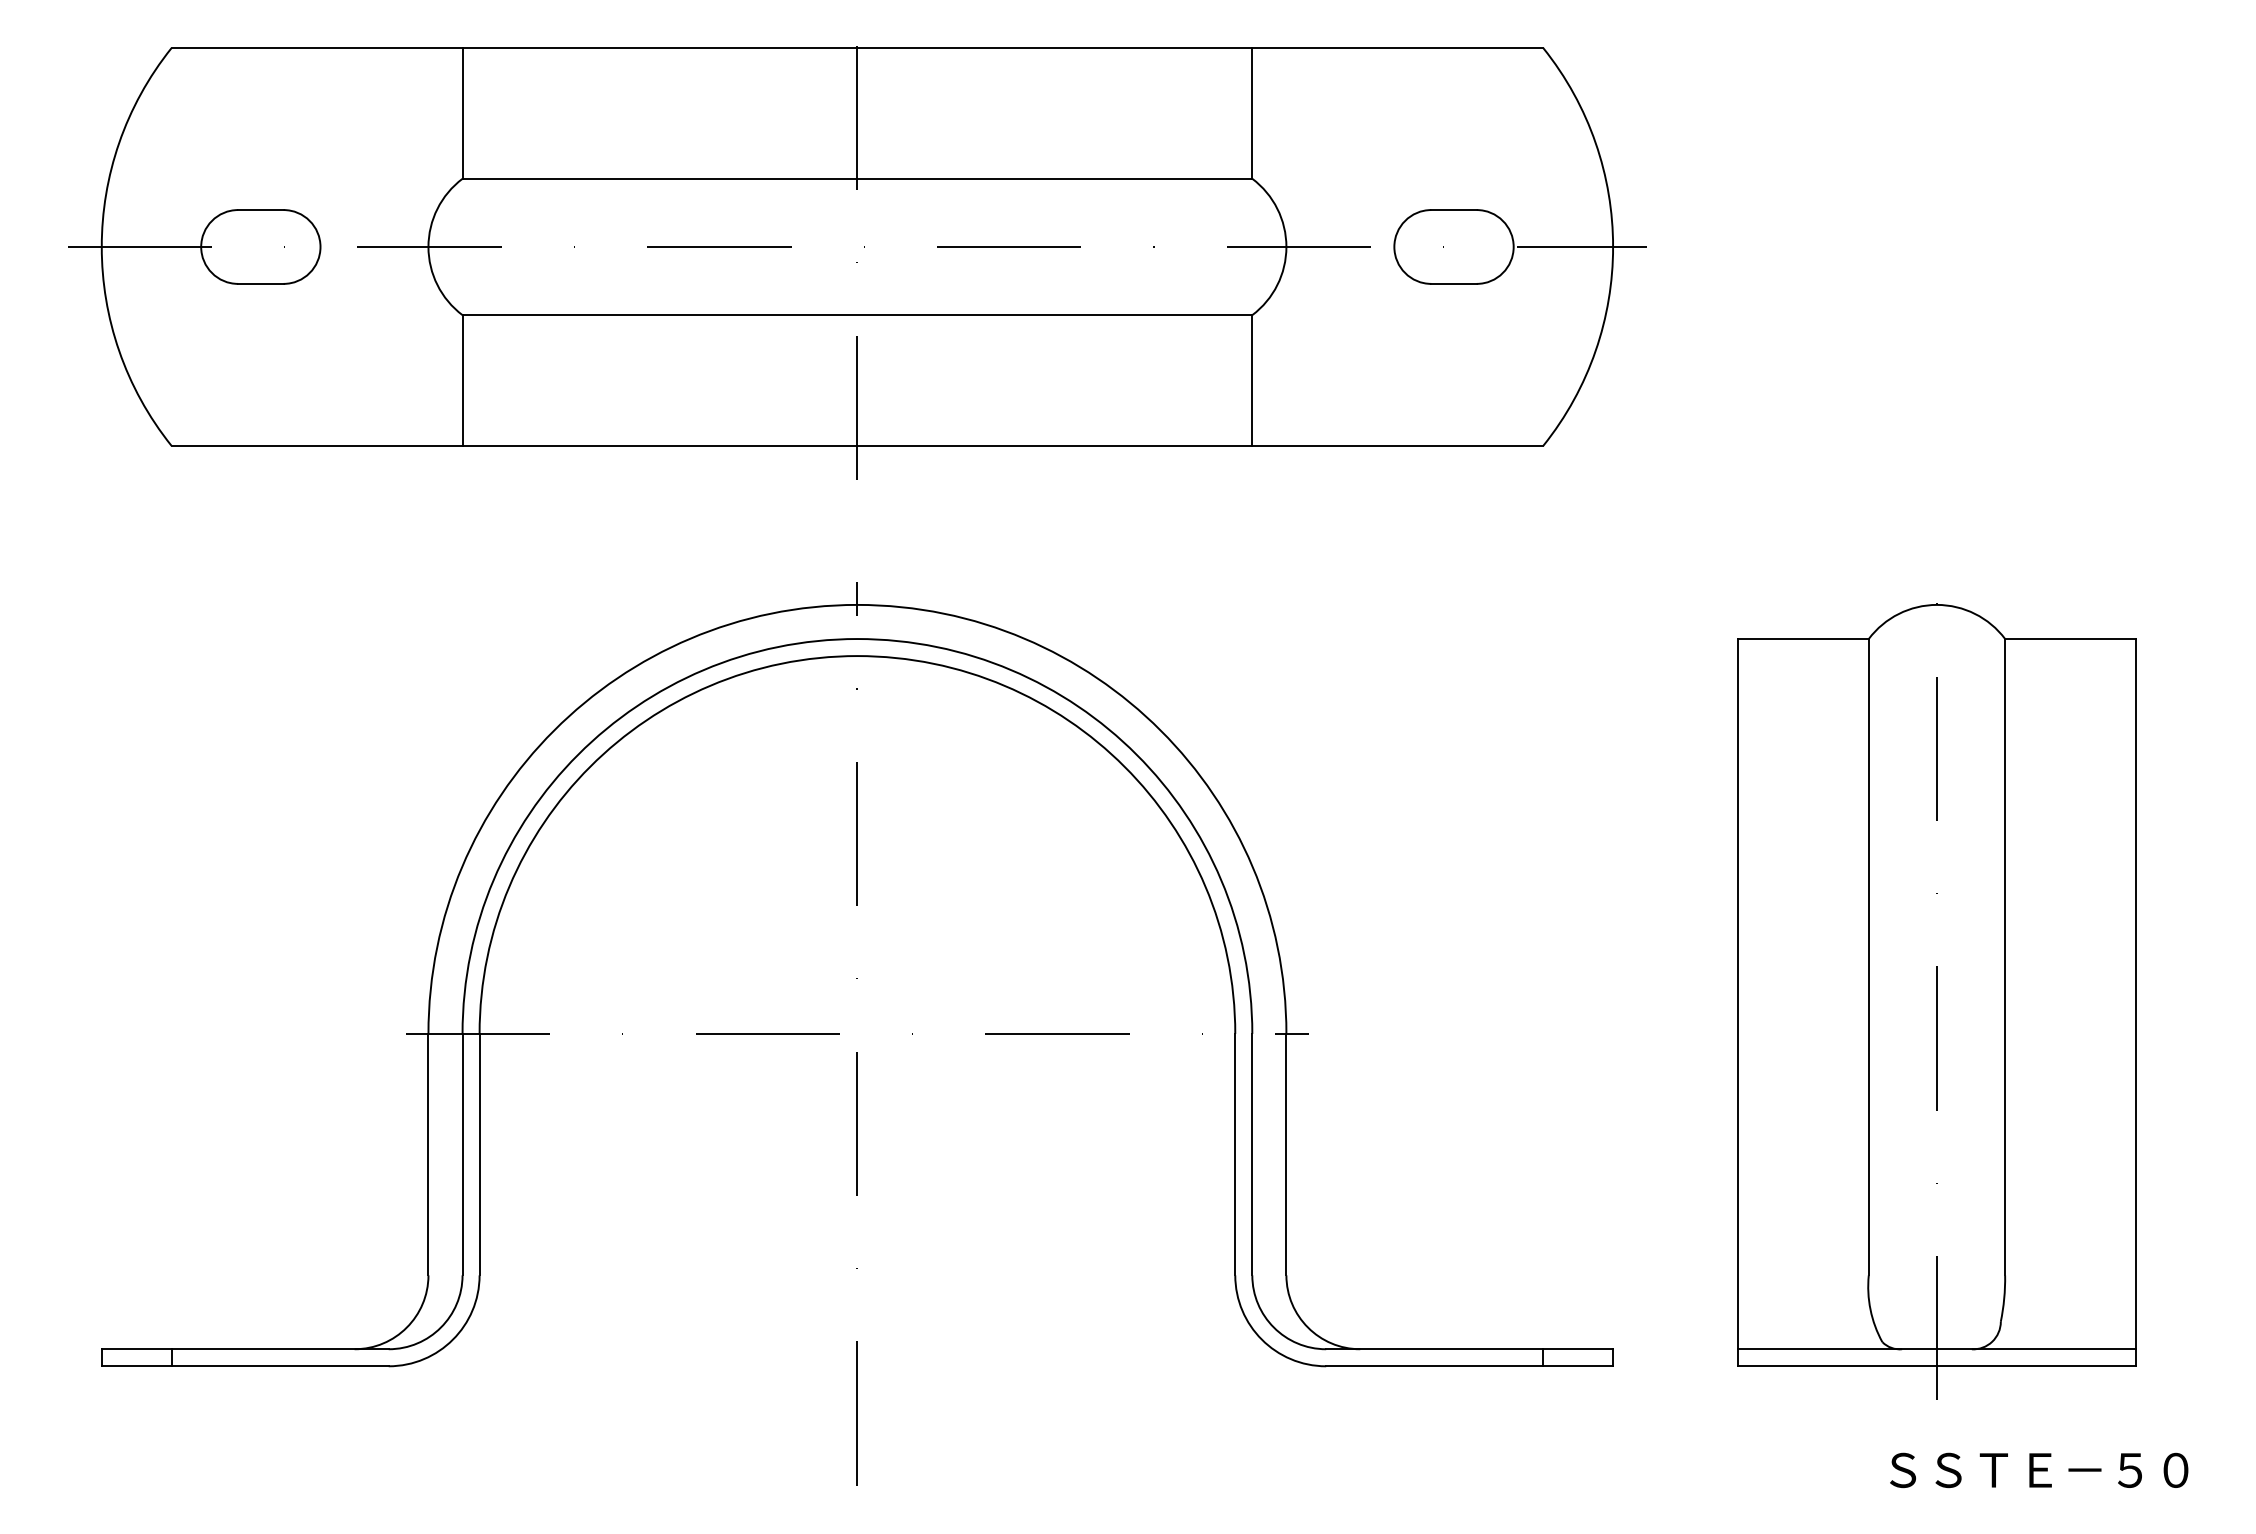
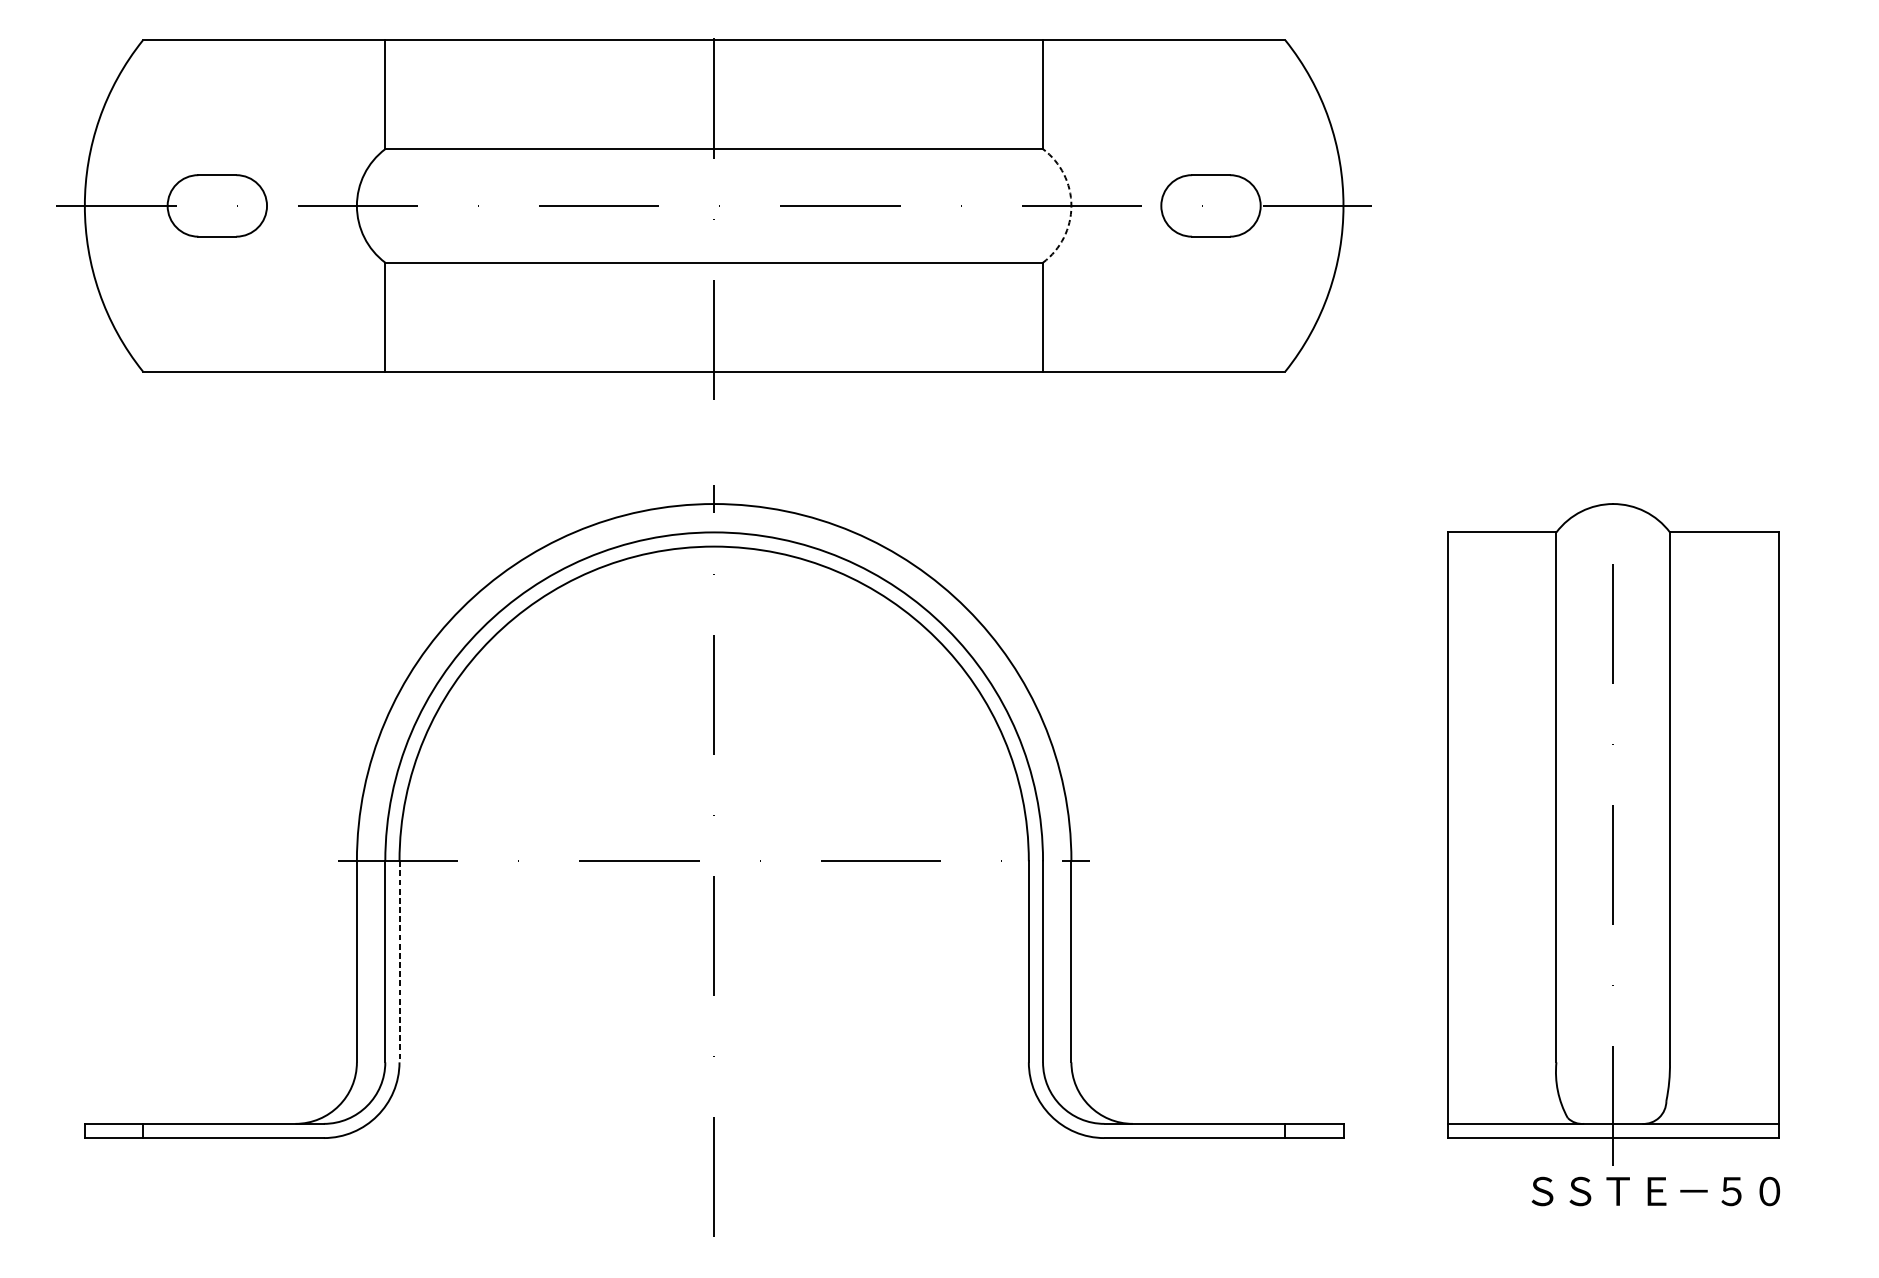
arc: (1286, 246) -> (1071, 205), solid -> dashed
line: (479, 1154) -> (399, 961), solid -> dashed
text: (2039, 1470) -> (1656, 1191), moved

